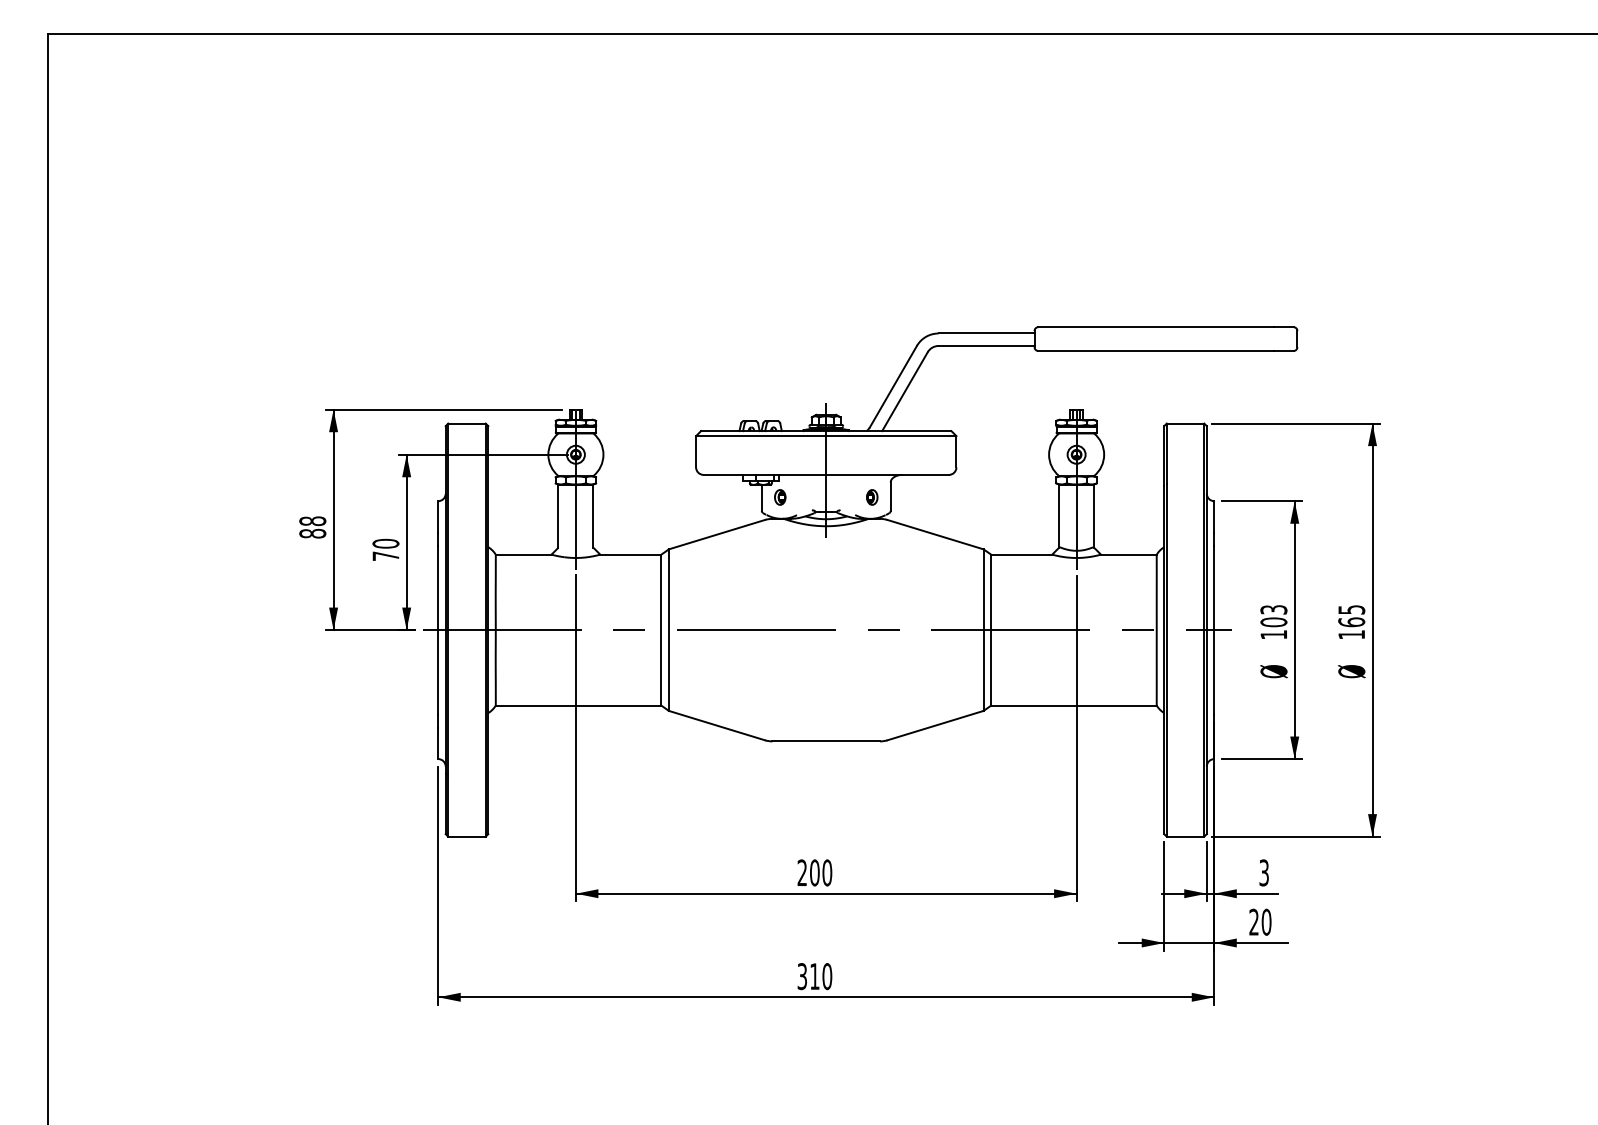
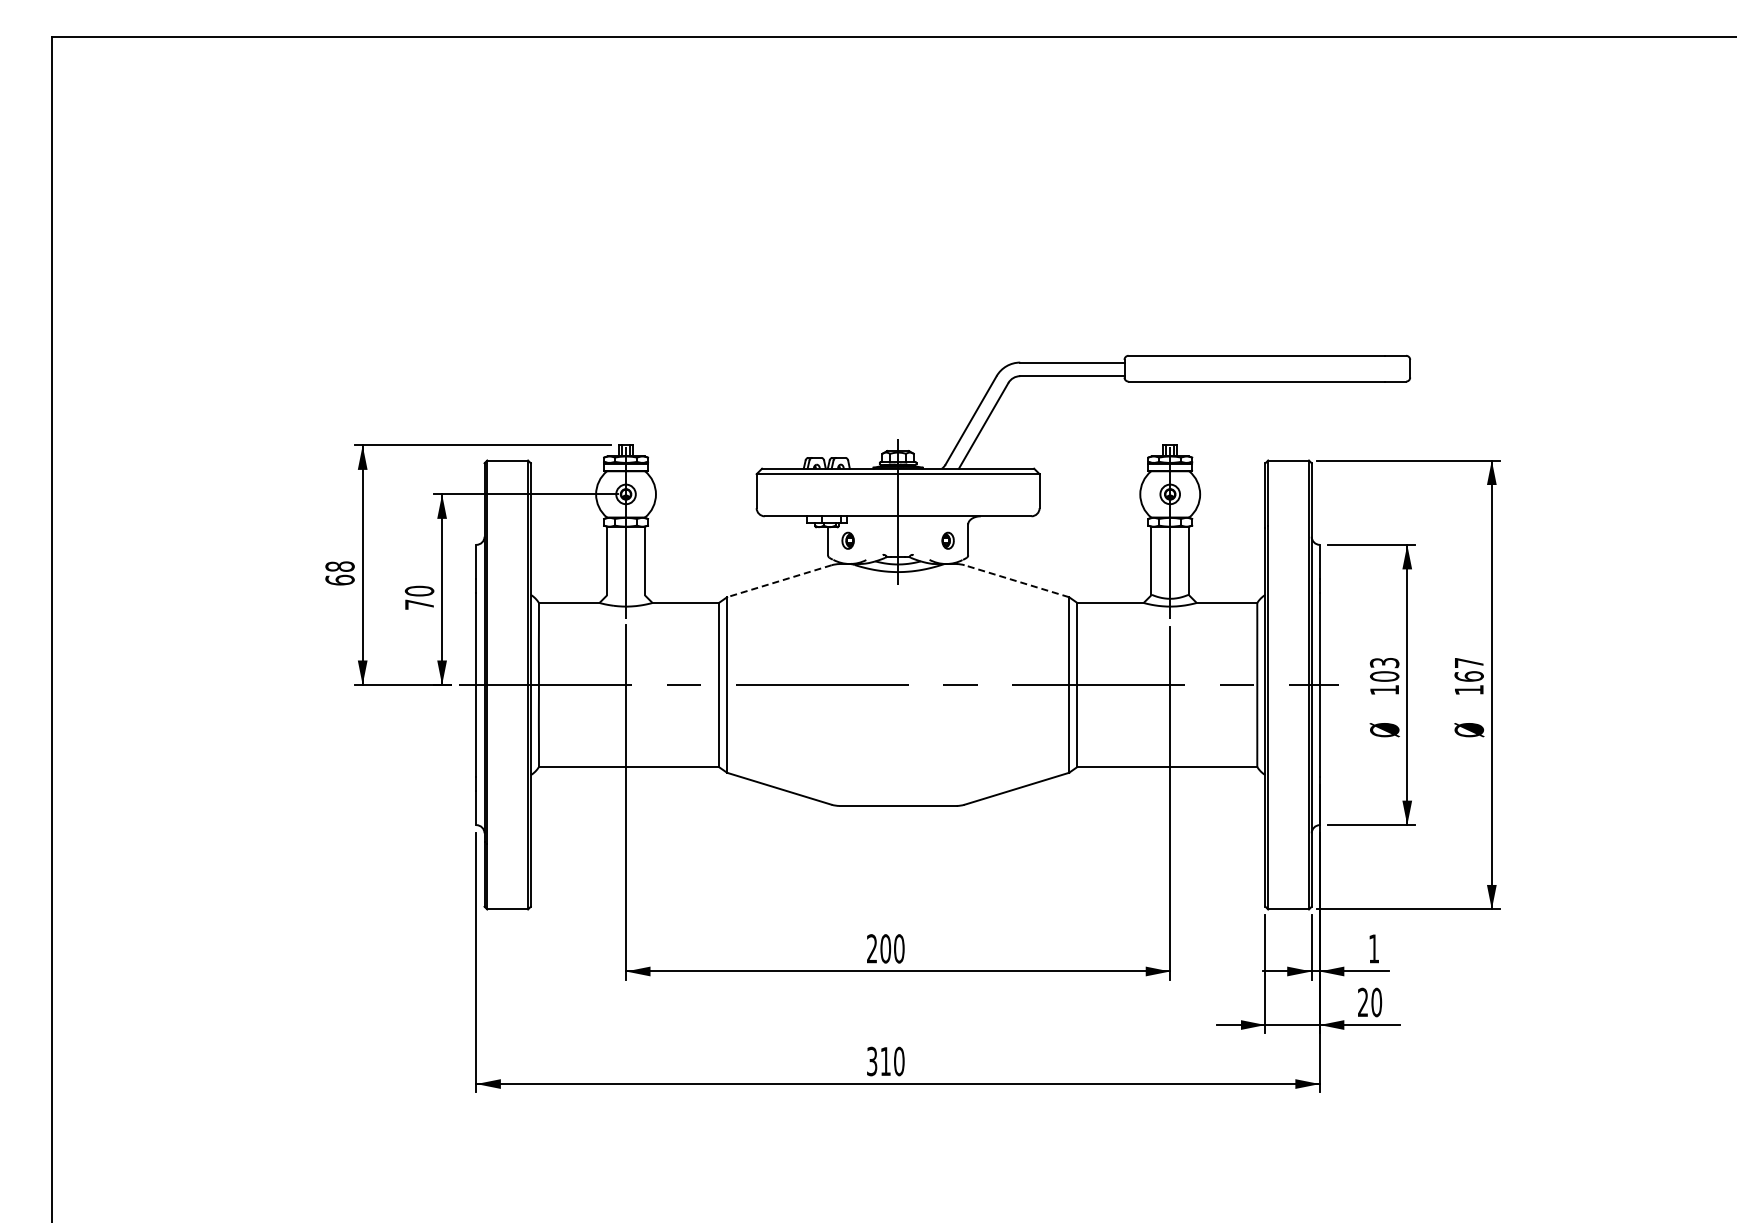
text: (312, 533) -> (339, 579), 88 -> 68
line: (717, 534) -> (779, 581), solid -> dashed
line: (935, 534) -> (1016, 581), solid -> dashed
text: (1351, 610) -> (1469, 663), 165 -> 167
text: (1264, 872) -> (1374, 948), 3 -> 1

